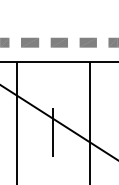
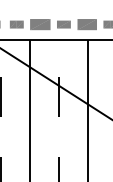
part: (30, 42) -> (40, 24), size x1.4
part: (87, 42) -> (86, 24), size x1.4

